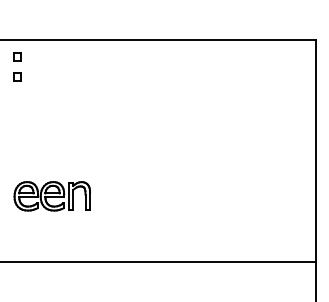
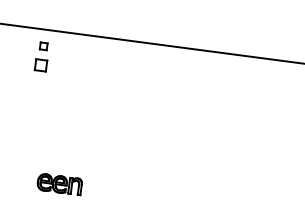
part: (17, 76) -> (41, 65), size x1.6
part: (51, 196) -> (59, 184), size x0.6

